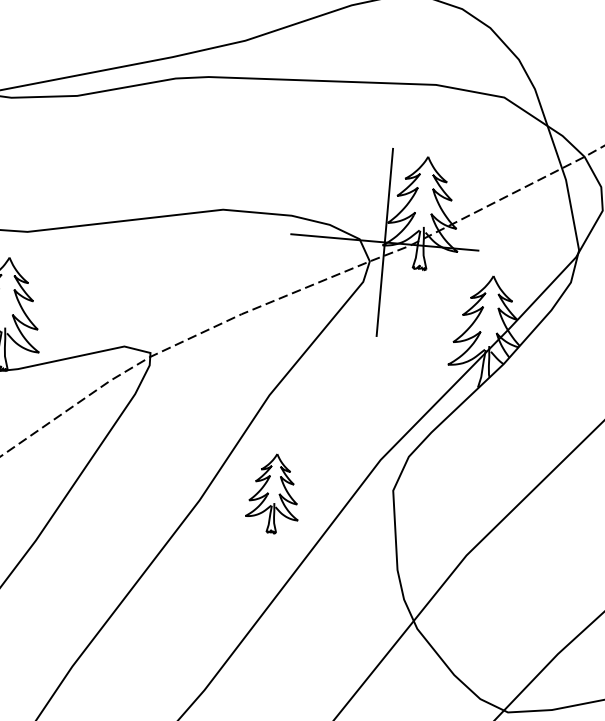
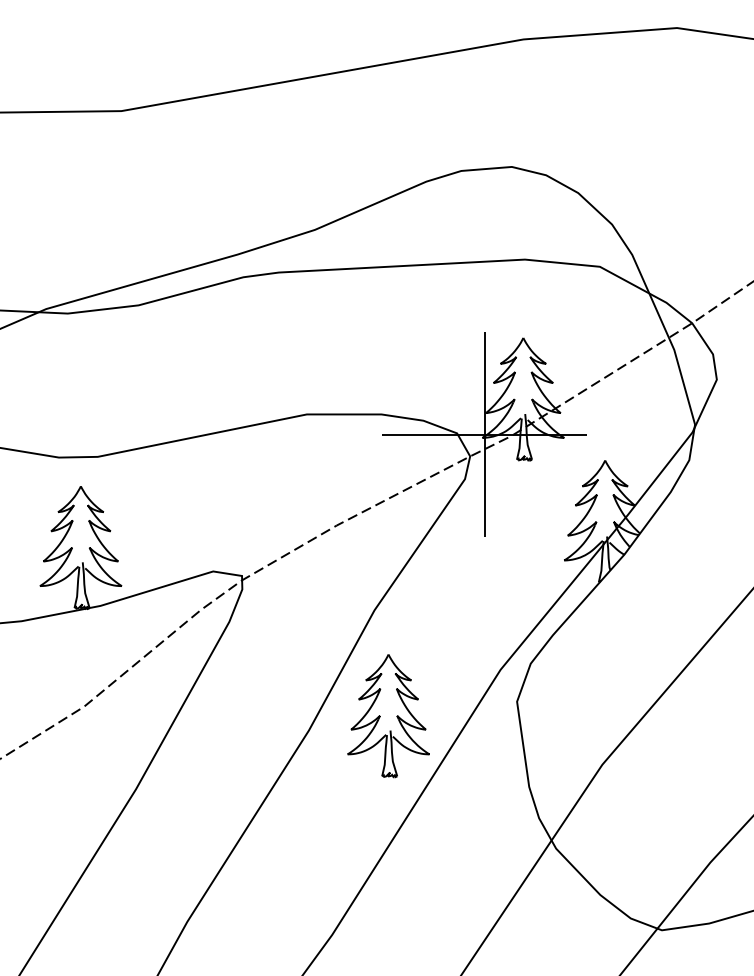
part: (273, 493) -> (388, 716), size x1.43

